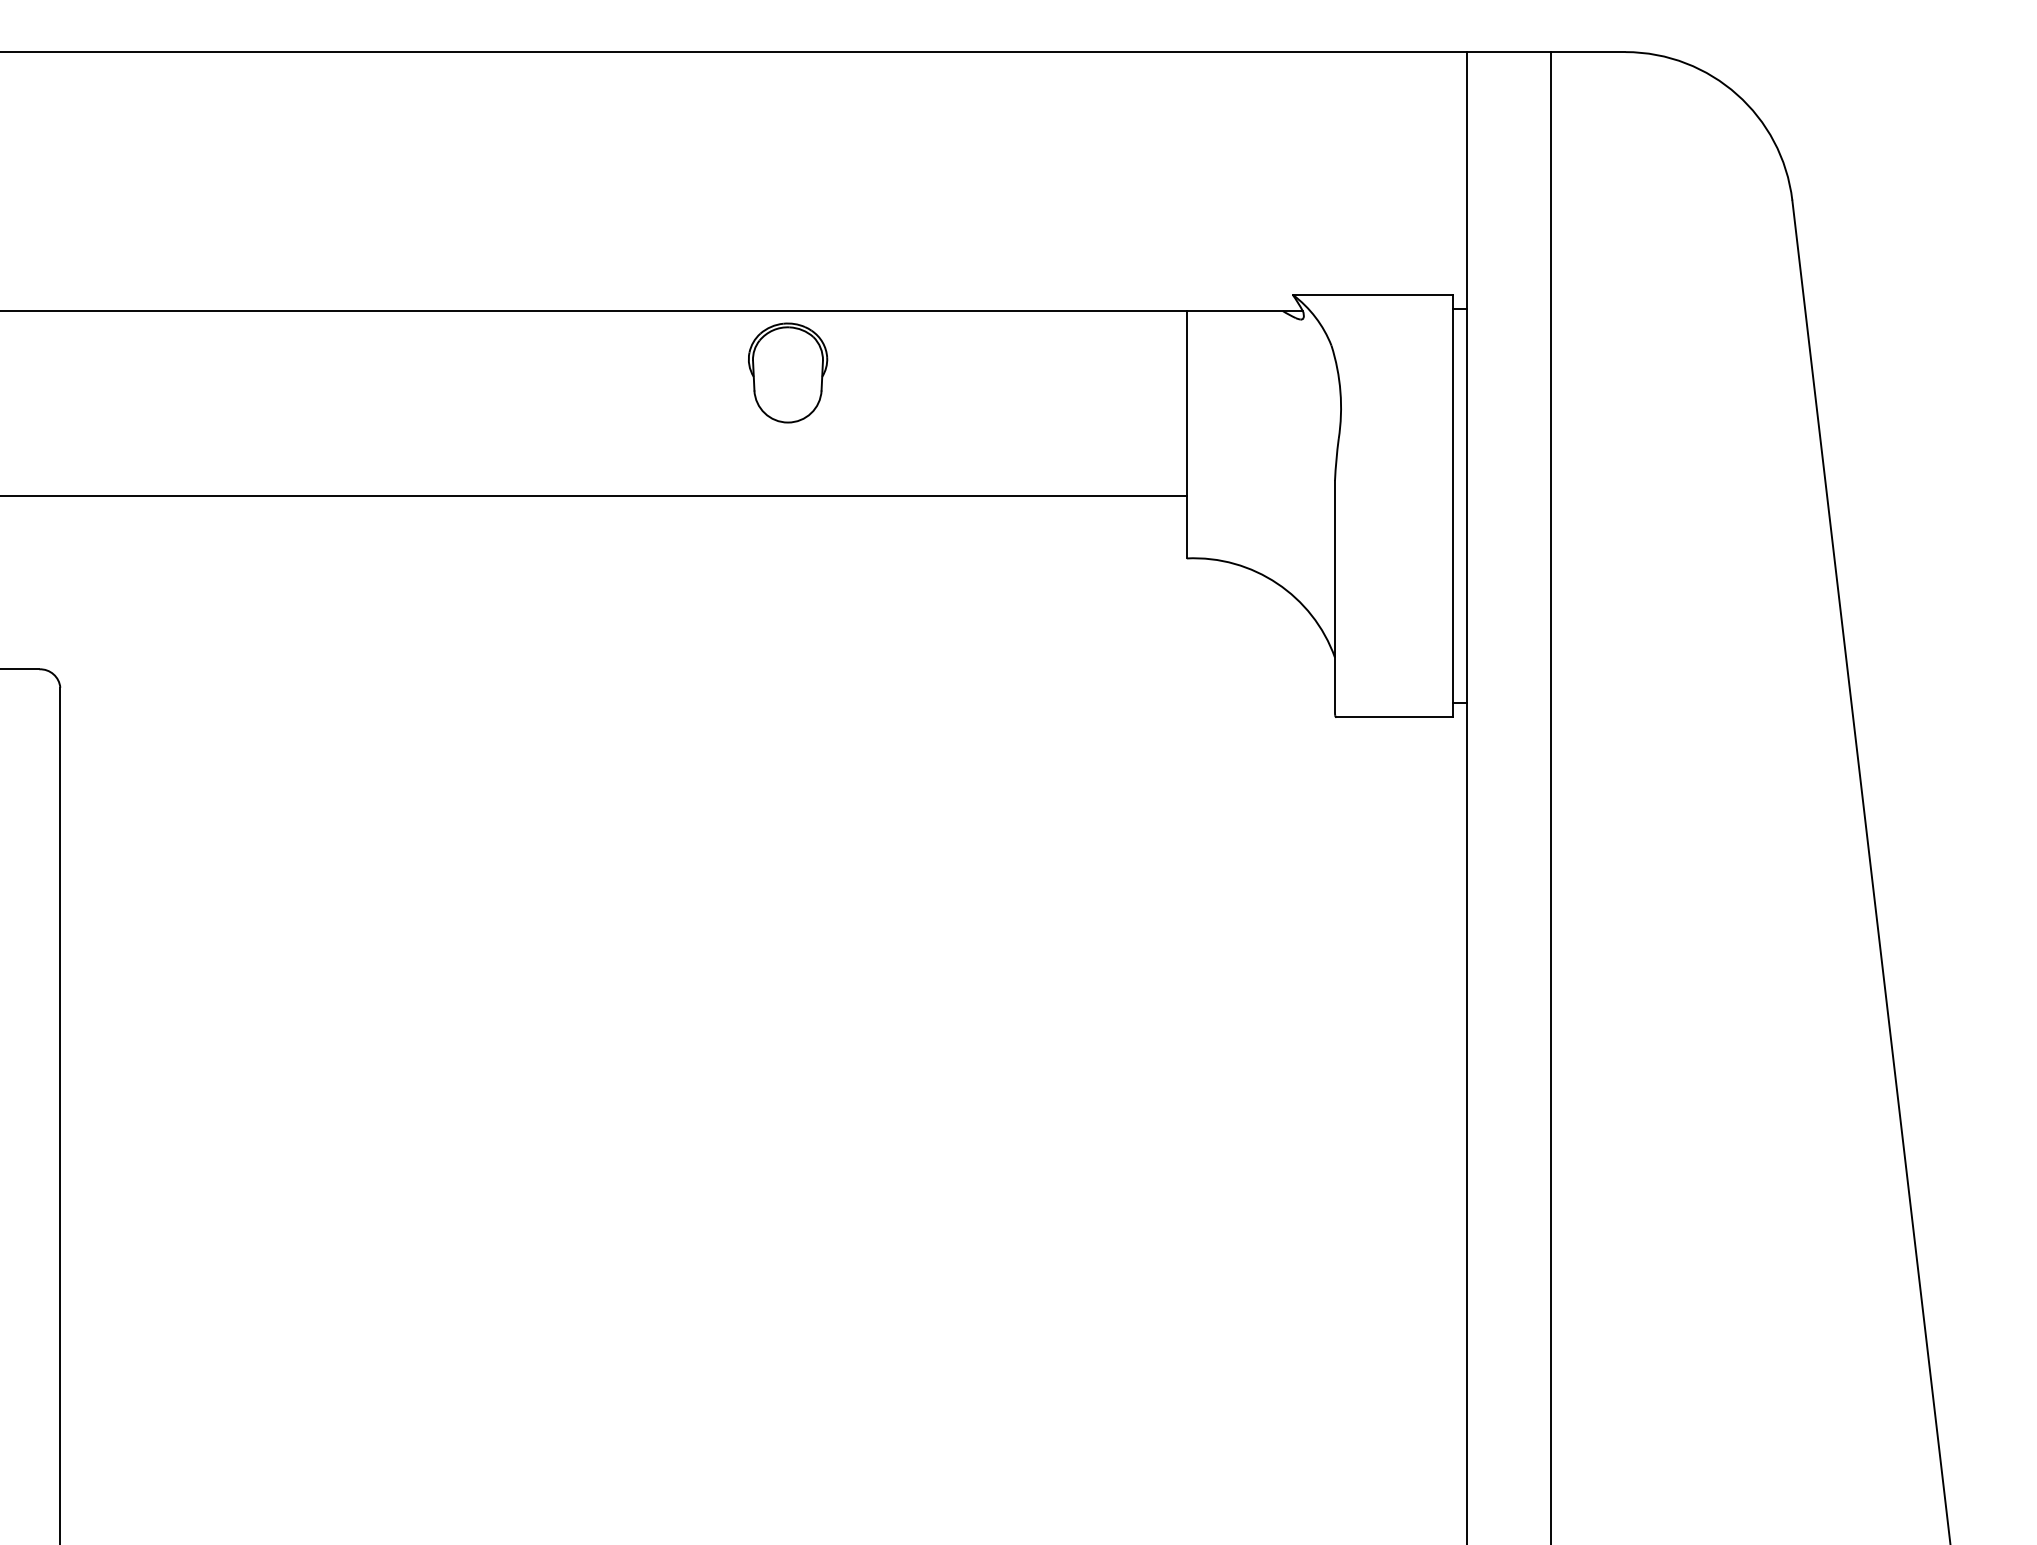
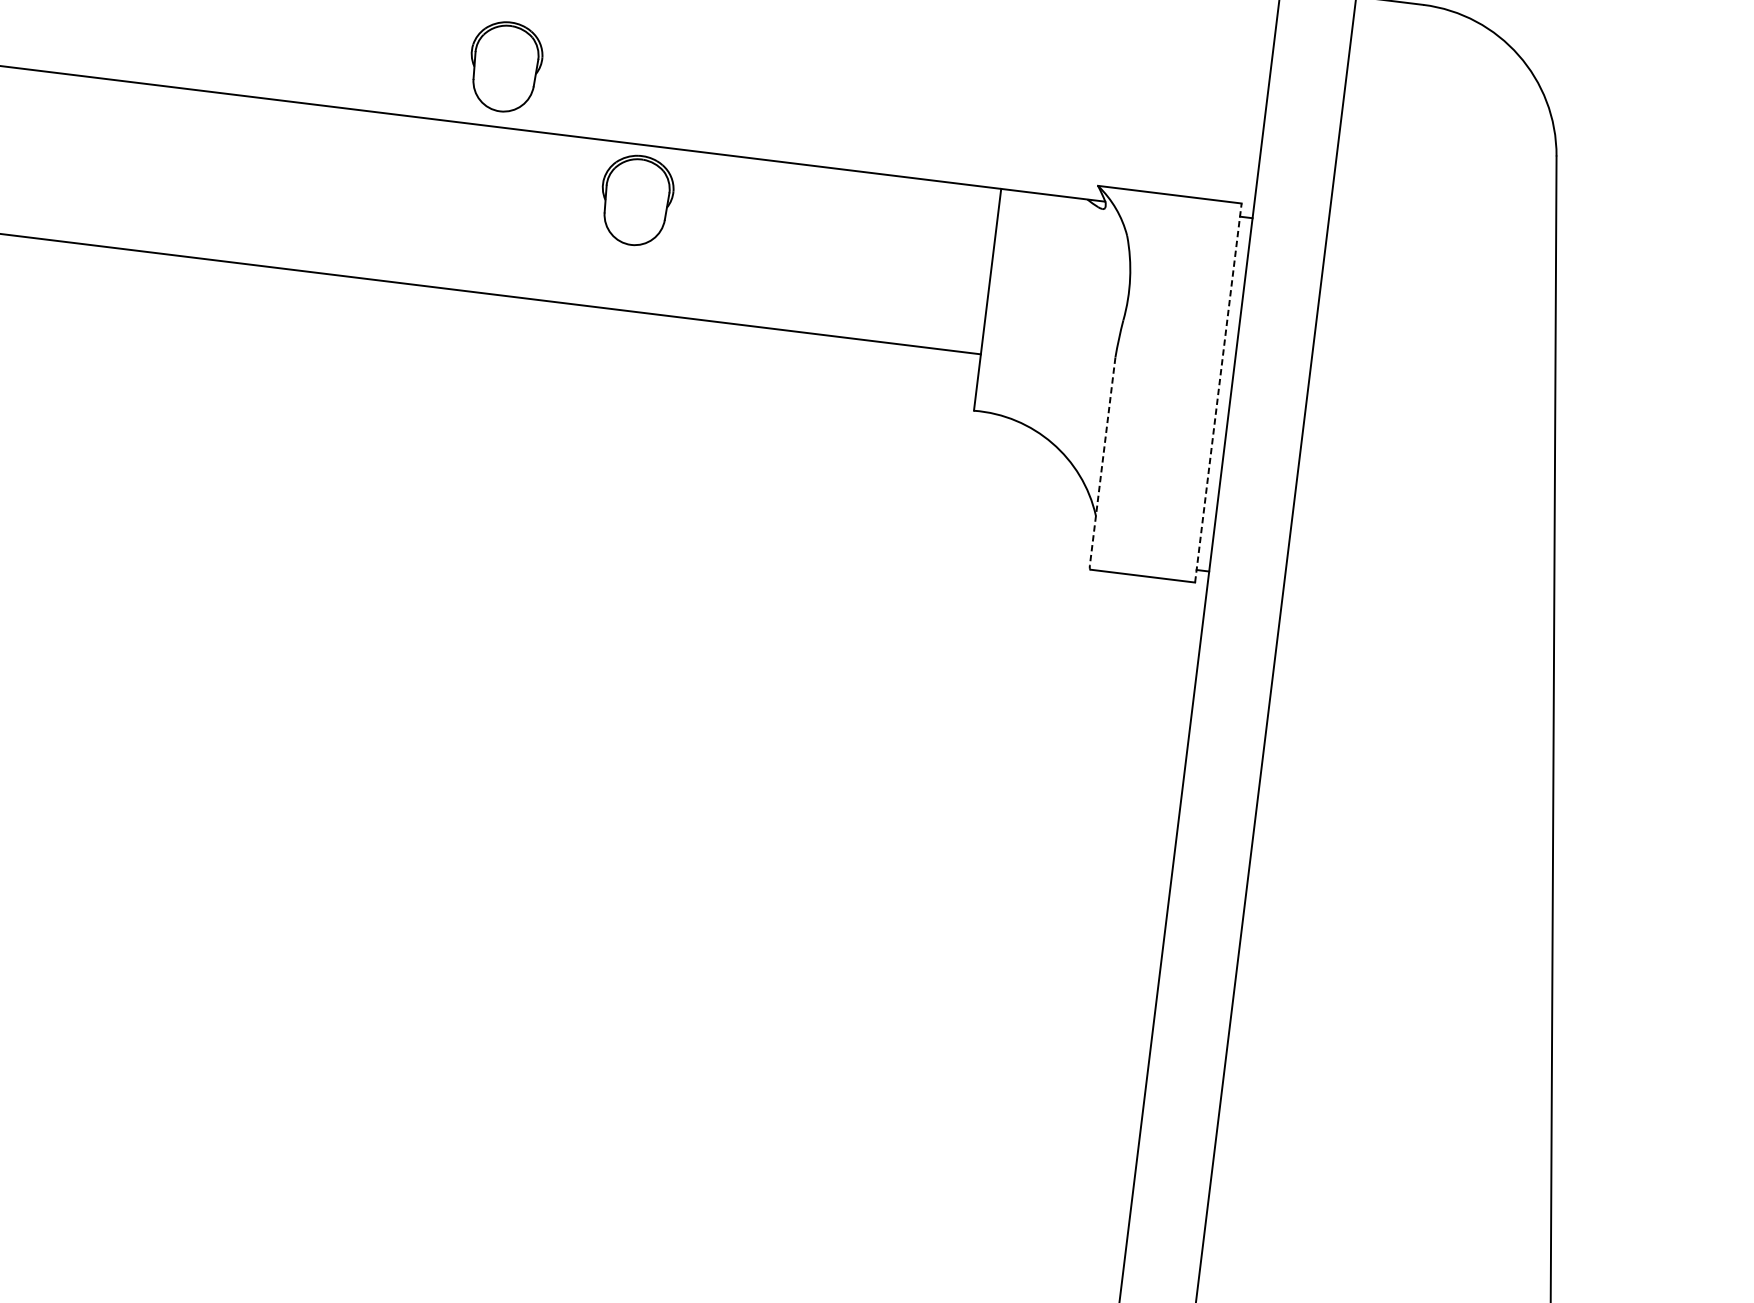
part: (626, 243) -> (506, 66), added
line: (1452, 505) -> (1218, 392), solid -> dashed
line: (1335, 596) -> (1103, 461), solid -> dashed

